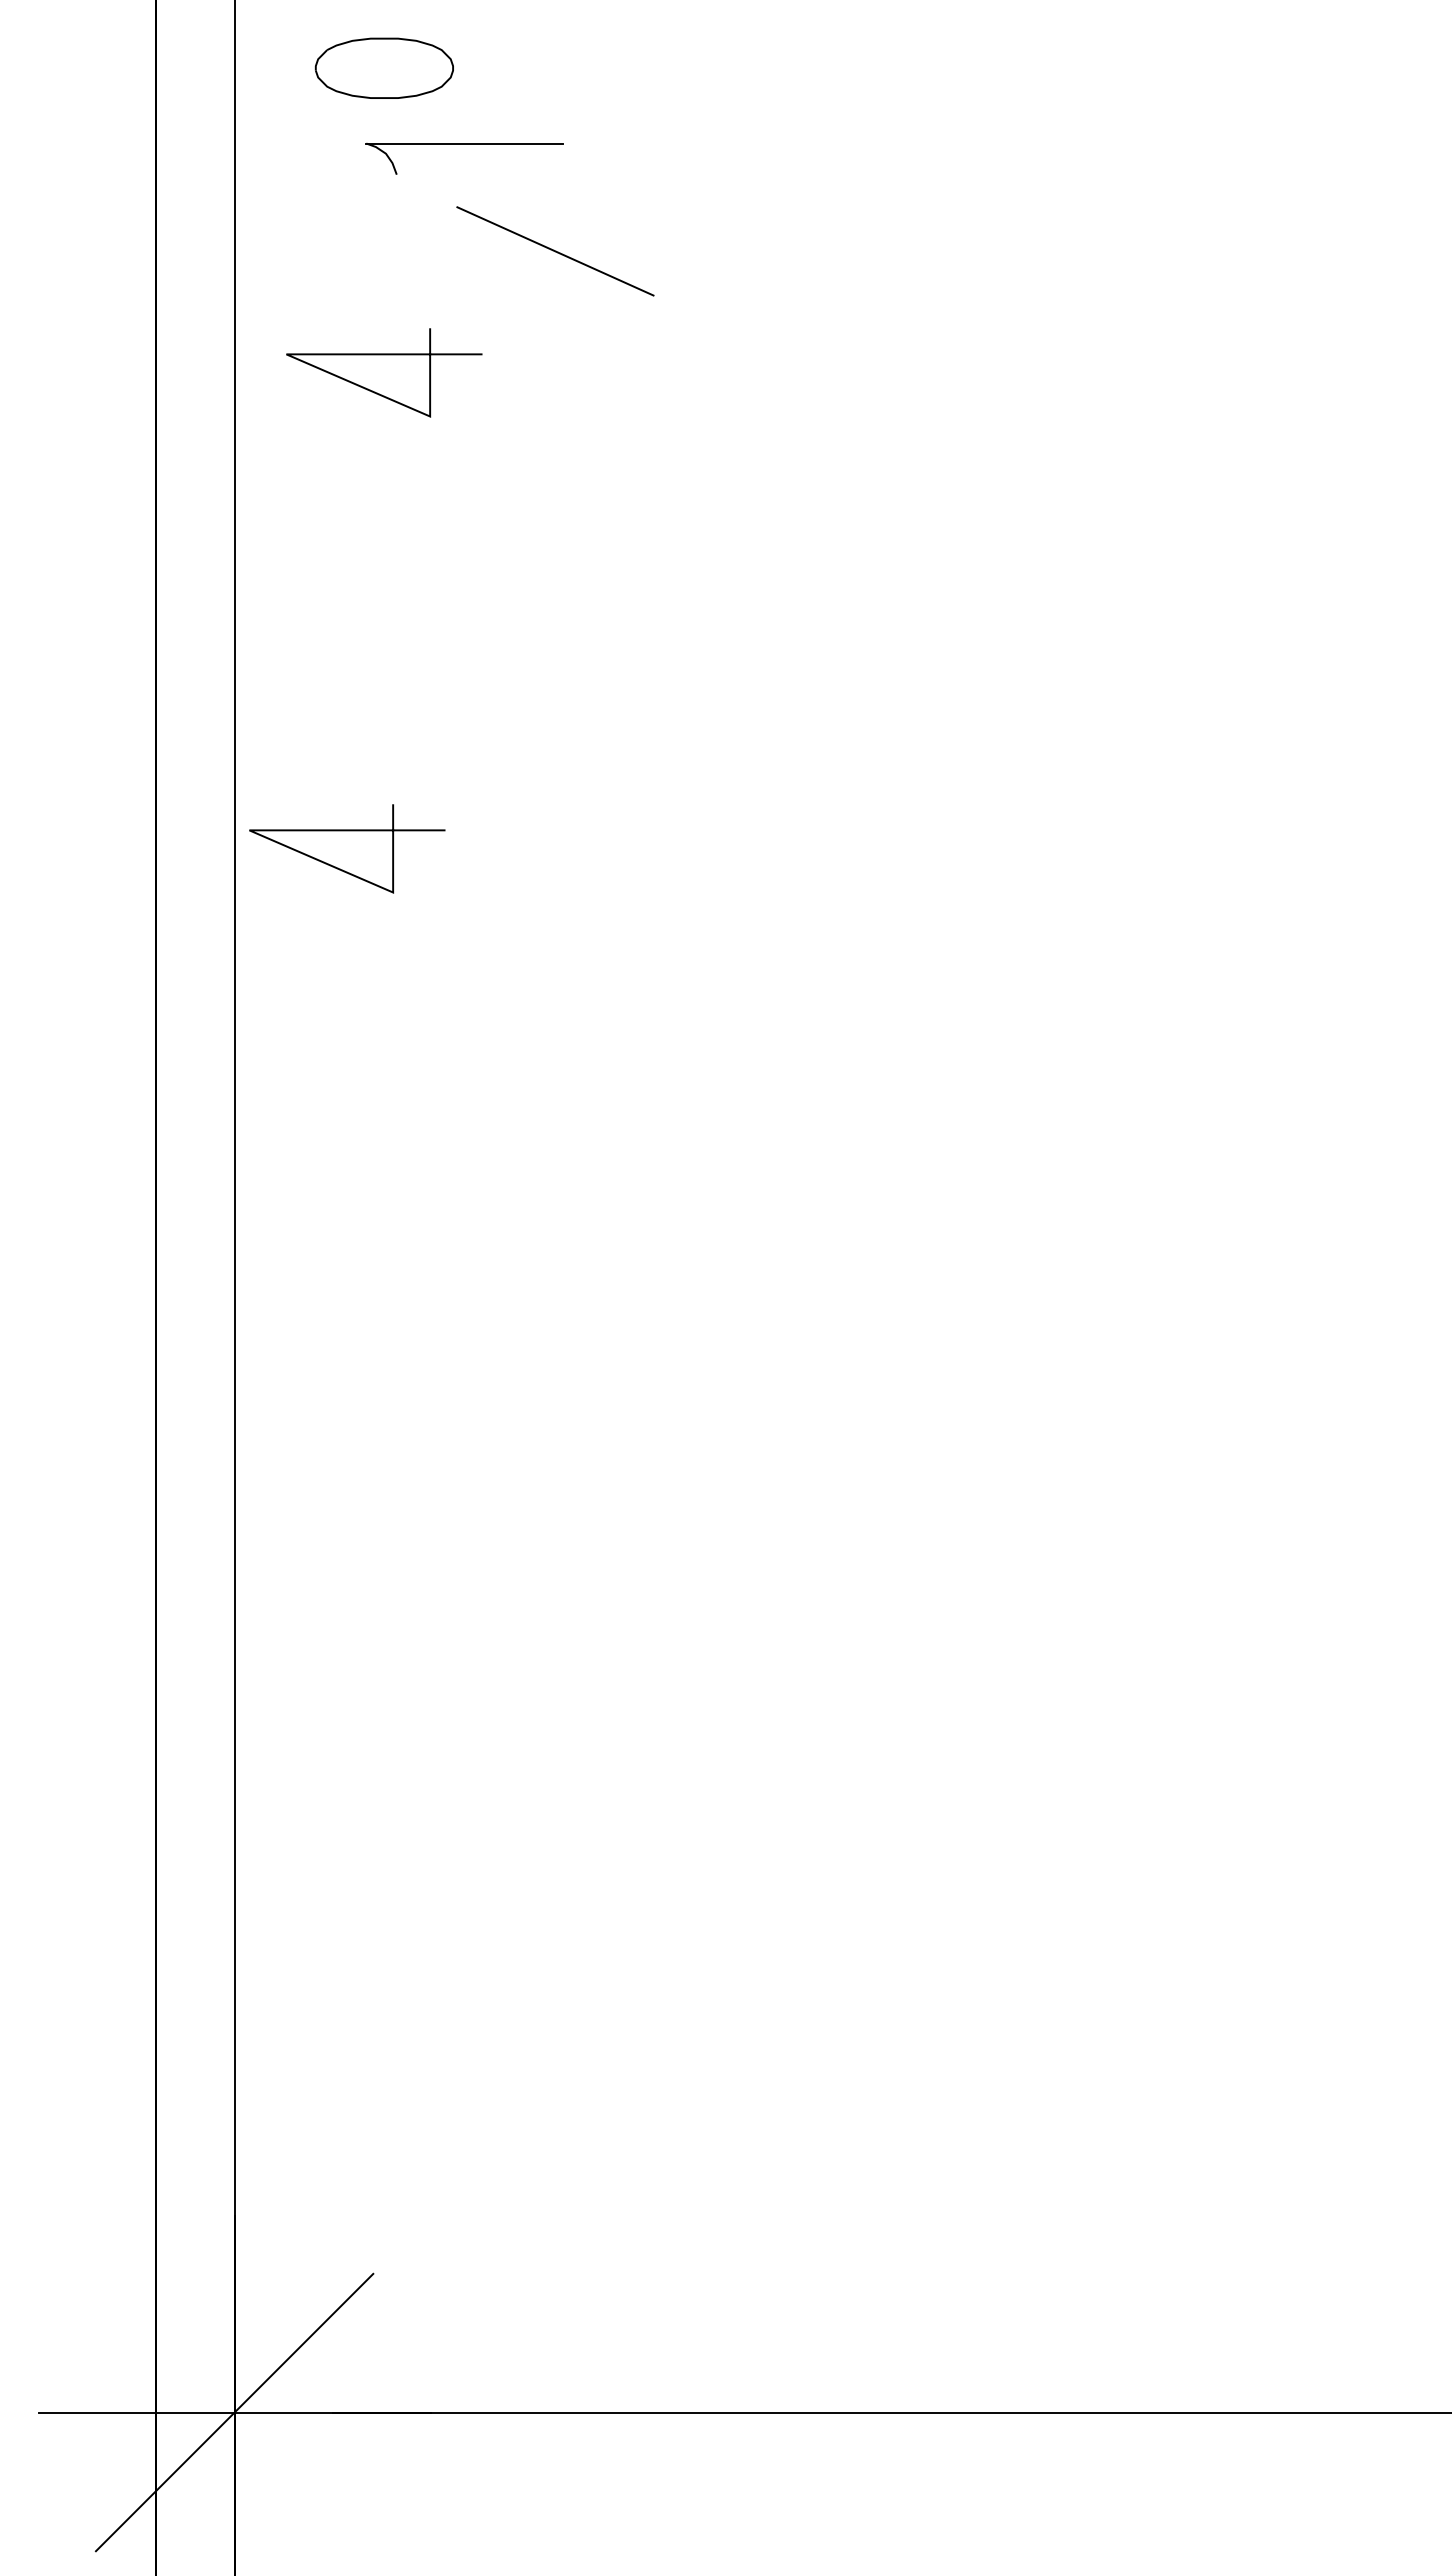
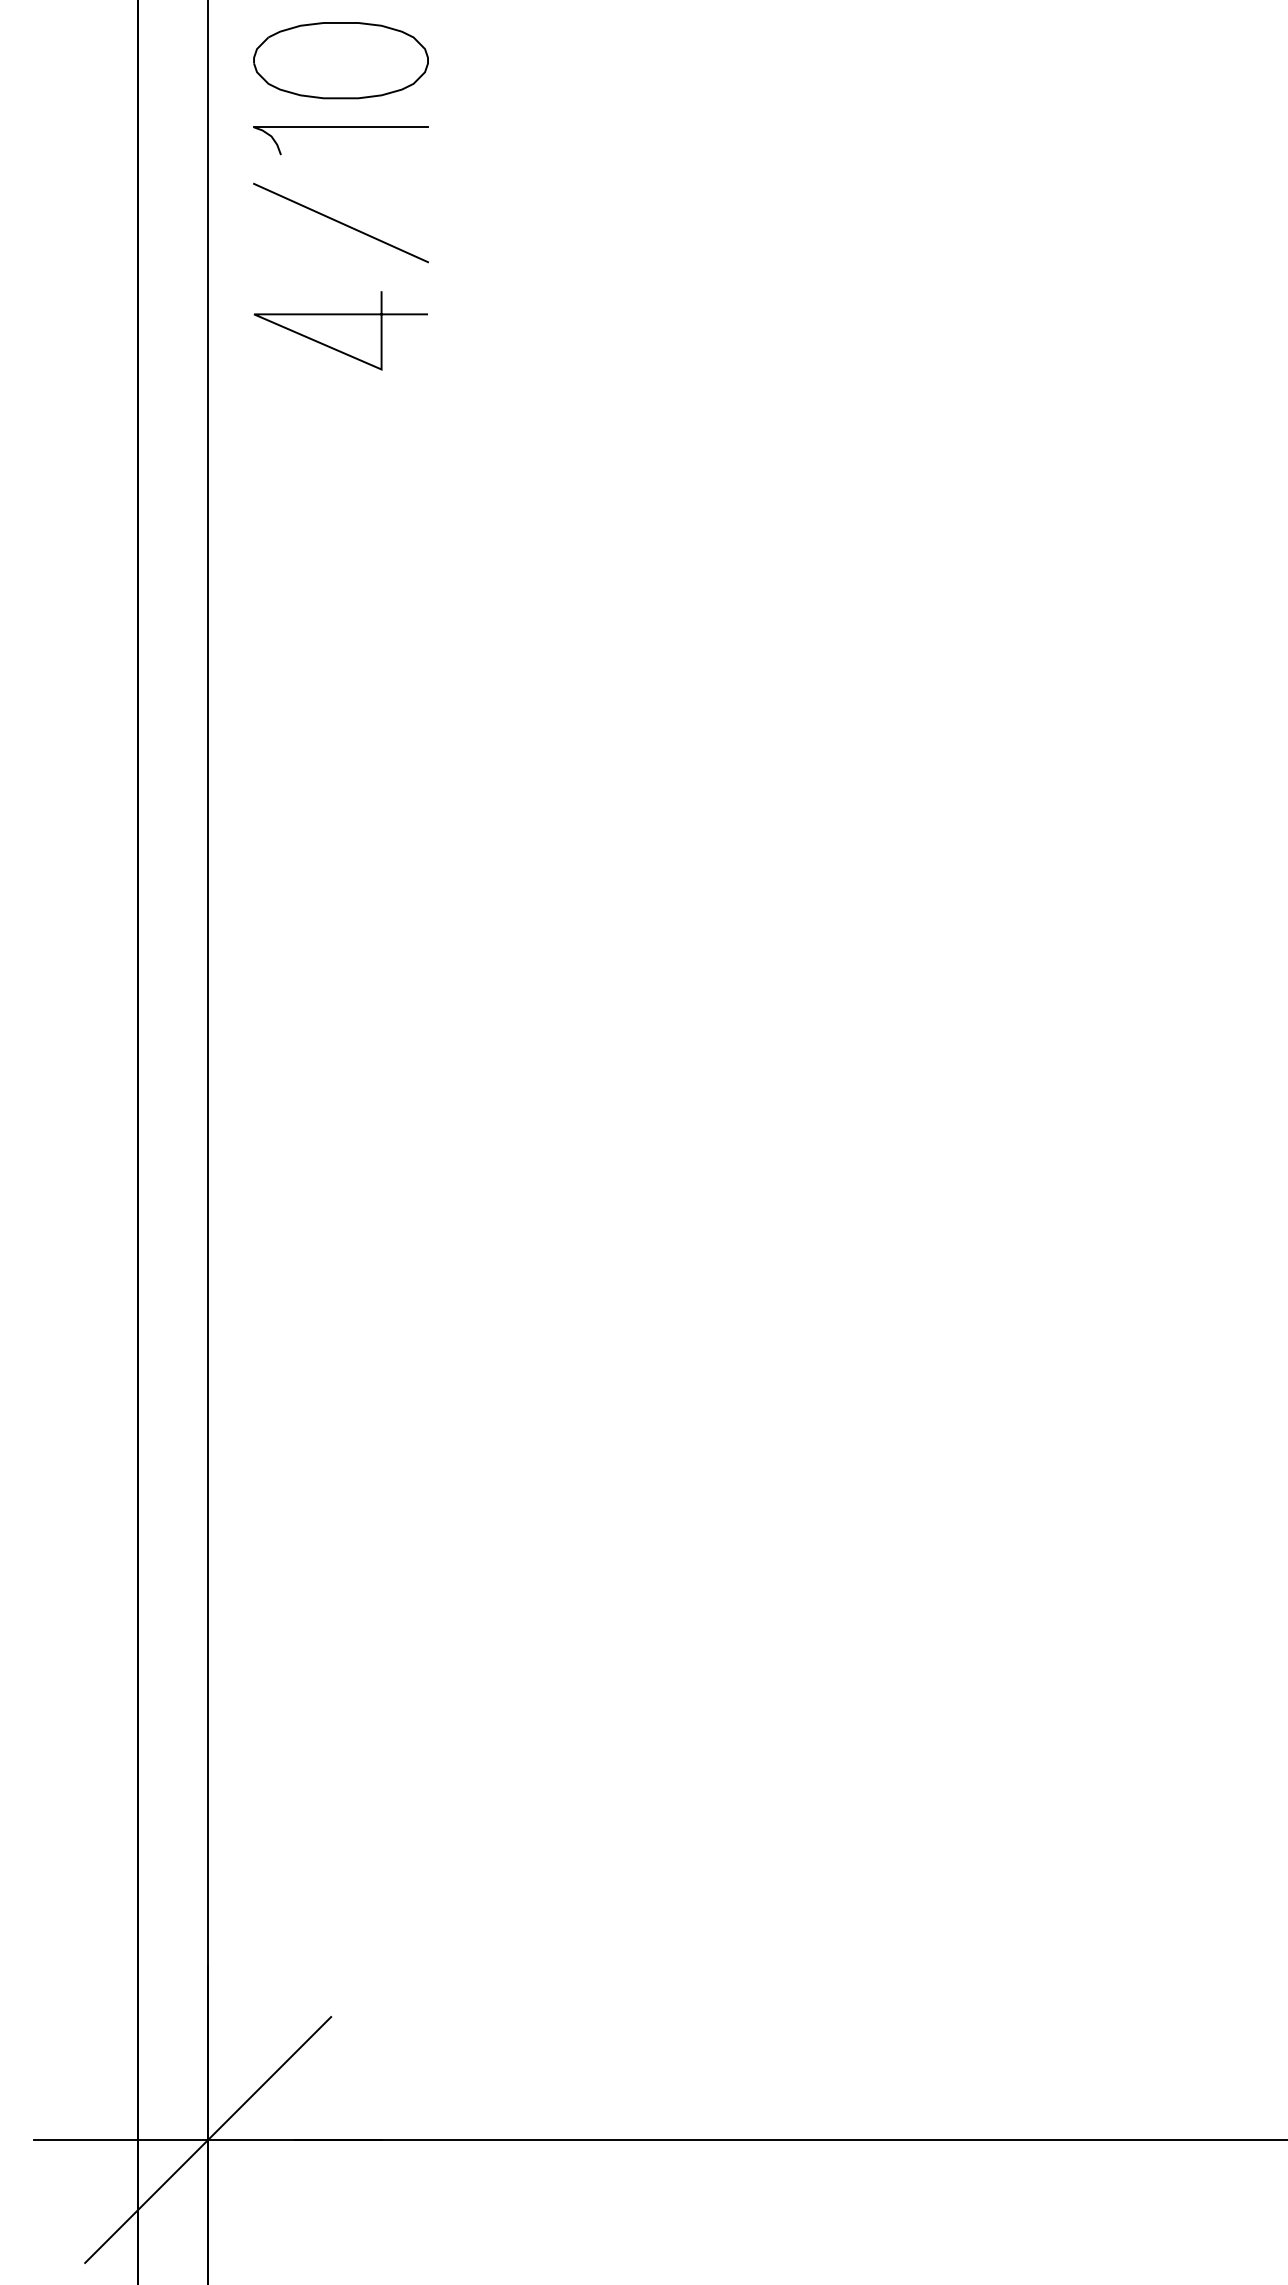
part: (384, 68) -> (341, 60), size x1.43
part: (464, 144) -> (341, 128), moved
line: (555, 251) -> (341, 223), moved
line: (347, 831) -> (308, 737), removed

